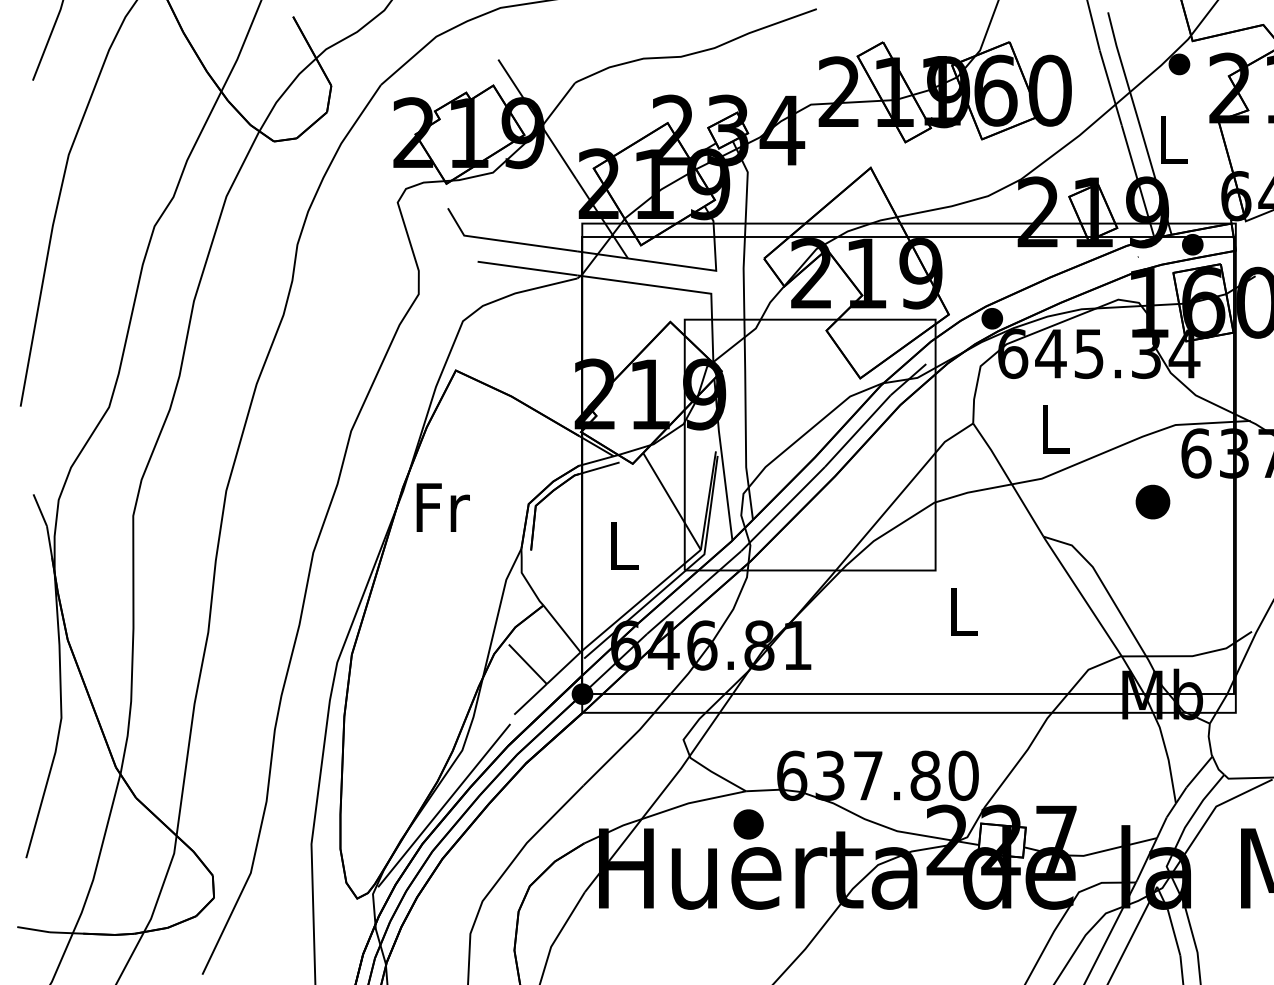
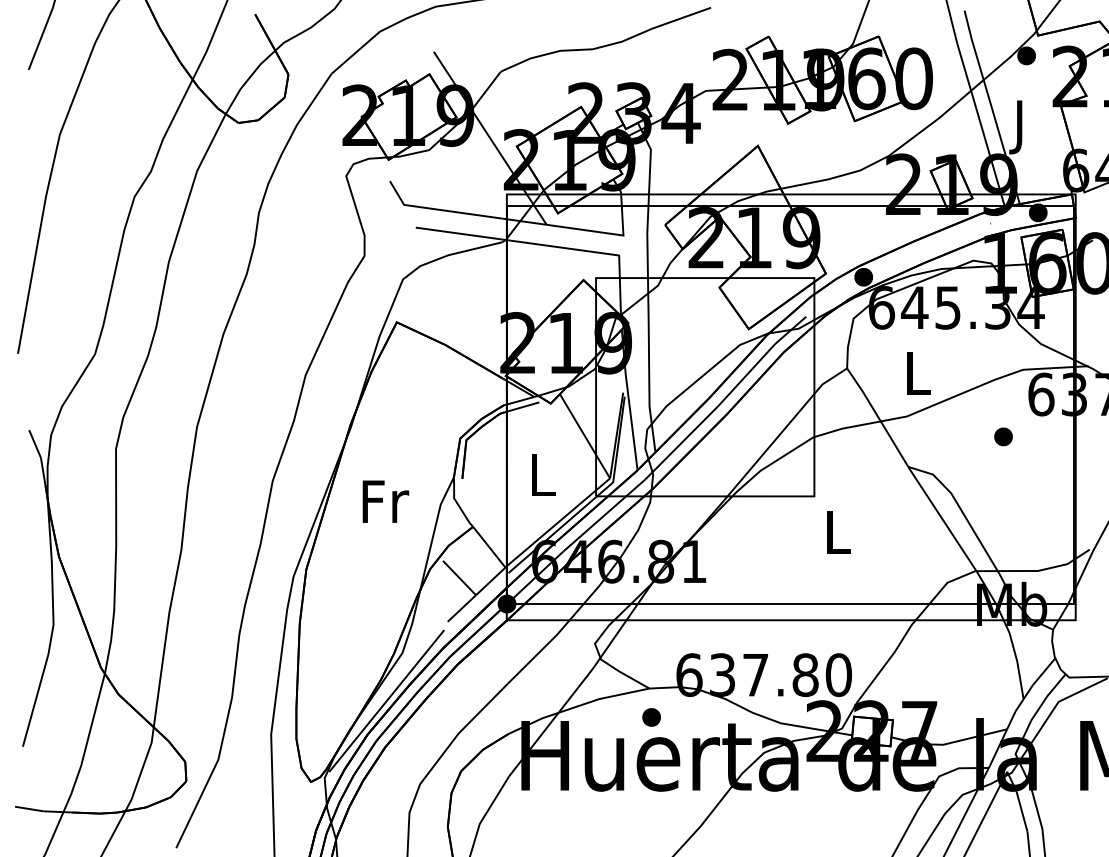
text: (1173, 146) -> (1021, 127), L -> J
part: (1152, 501) -> (1003, 436), size x0.62
text: (442, 507) -> (385, 501), moved
part: (748, 824) -> (651, 717), size x0.71

